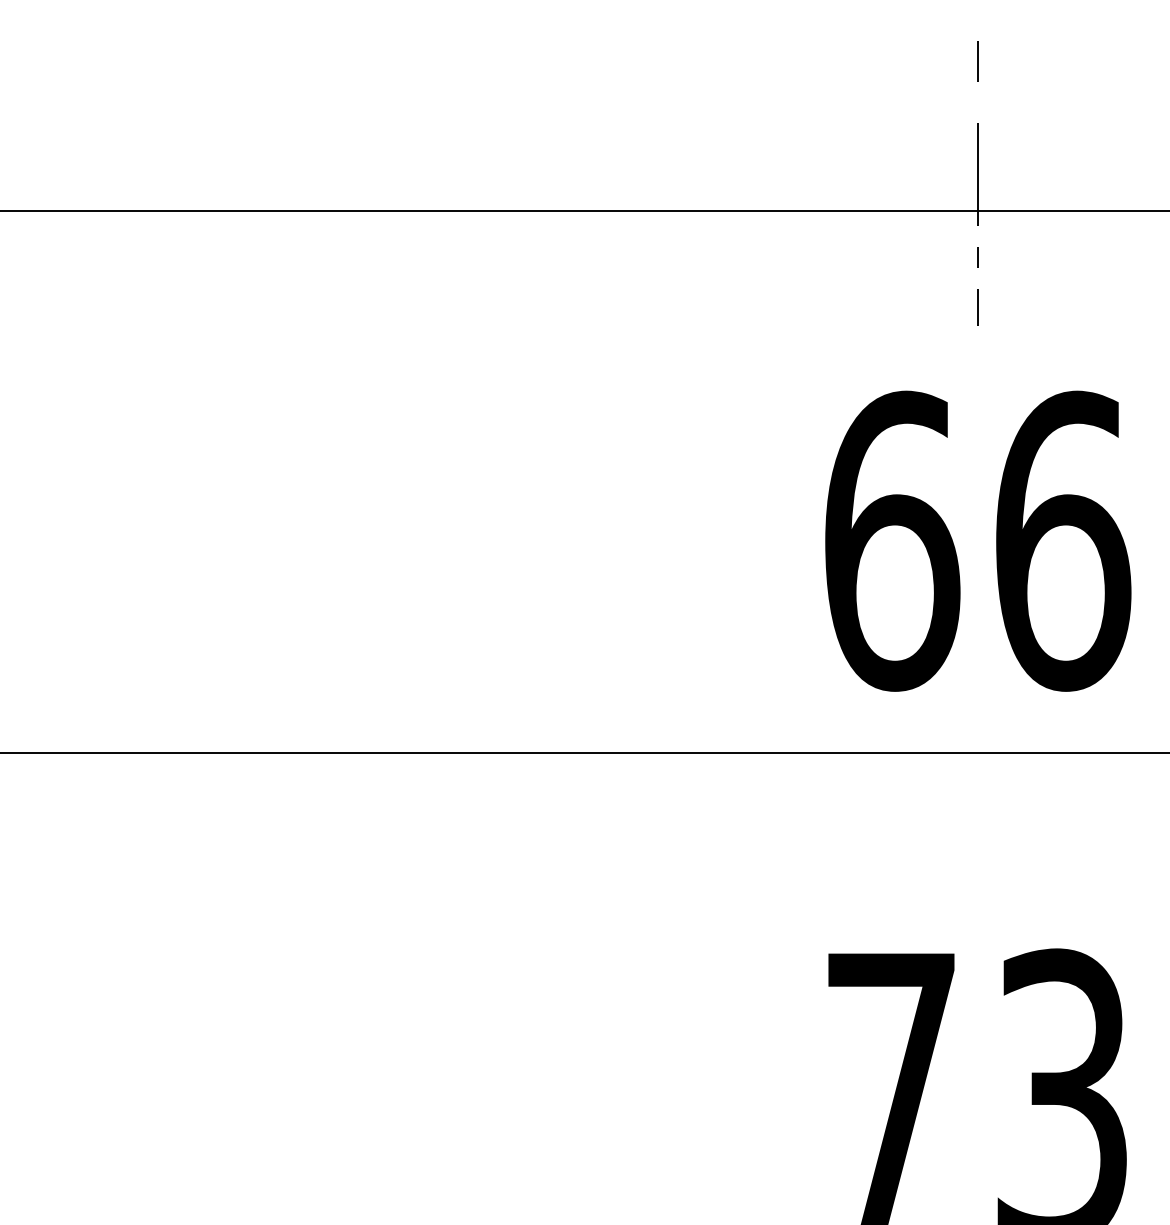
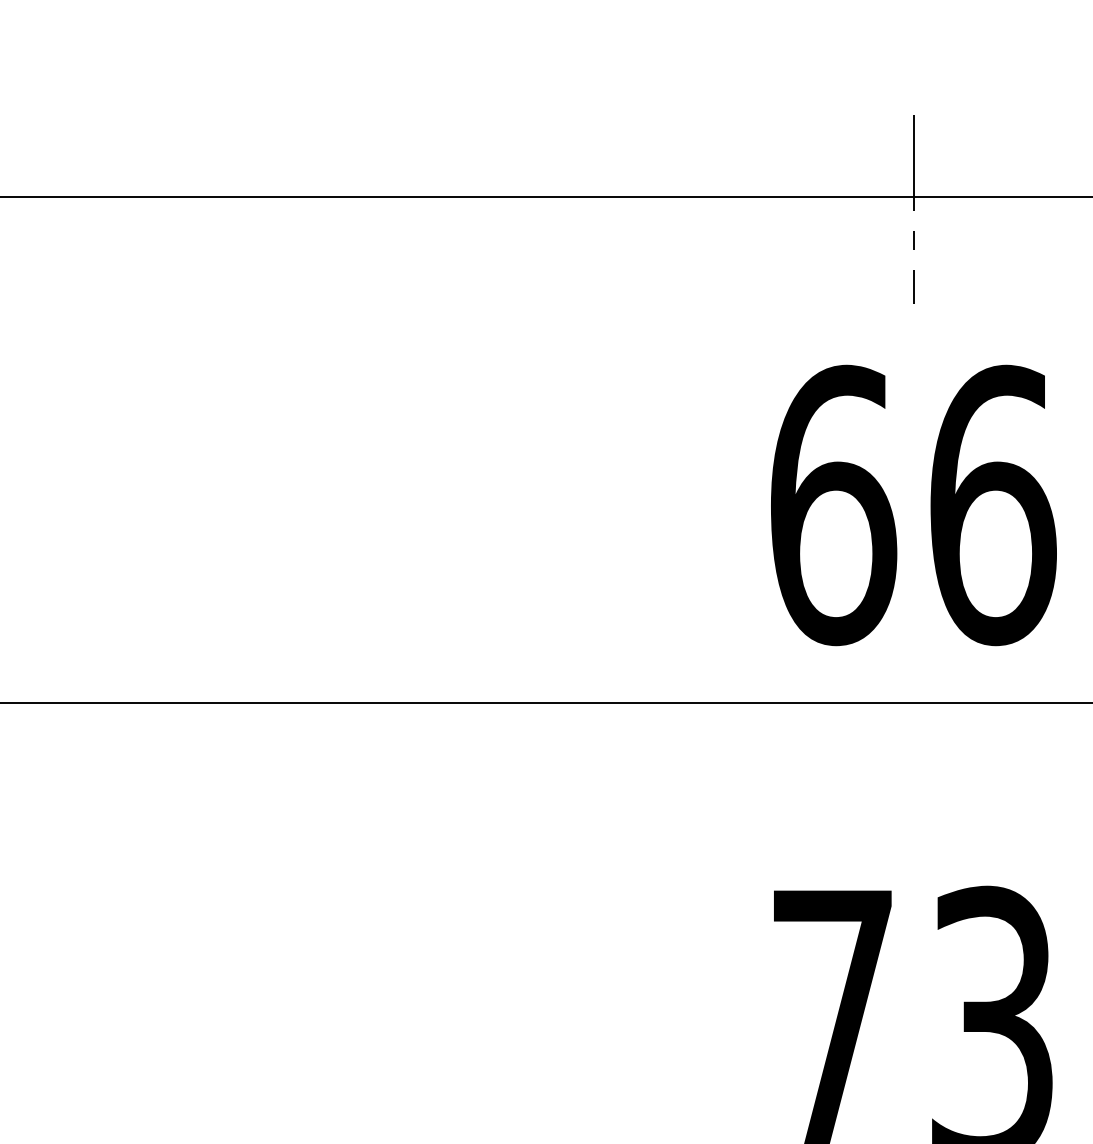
line: (977, 61) -> (913, 57), removed

